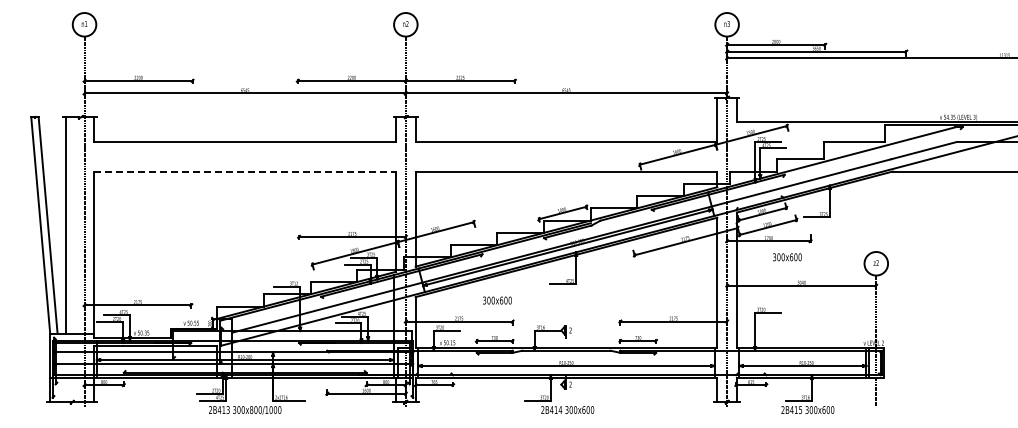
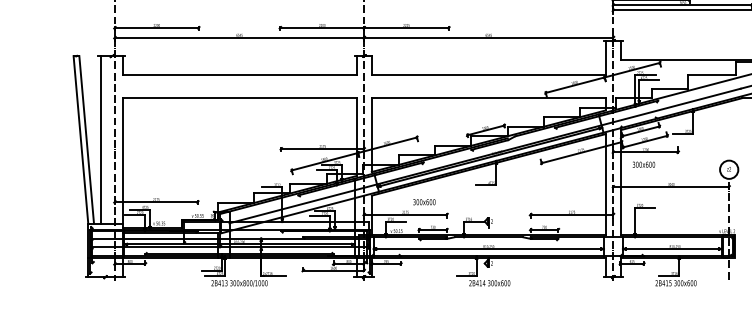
line: (245, 171) -> (239, 98), dashed -> solid
text: (787, 257) -> (644, 164), moved
text: (497, 300) -> (424, 202), moved

